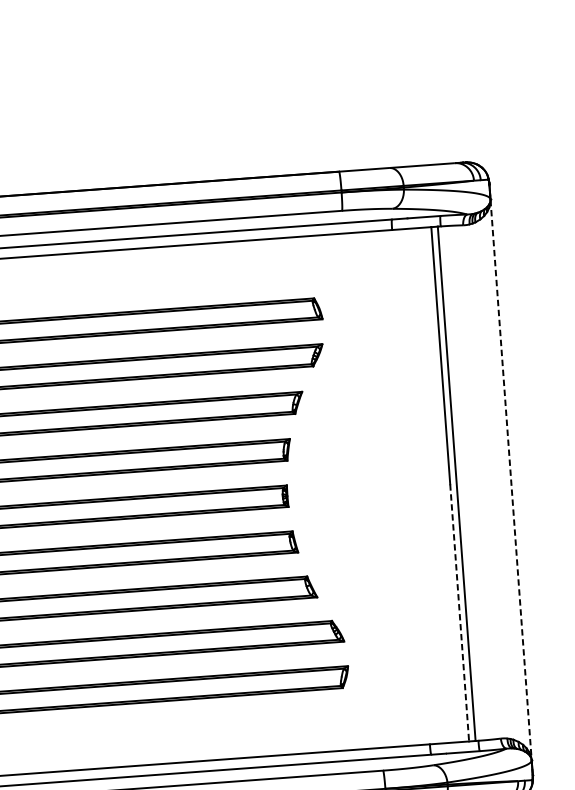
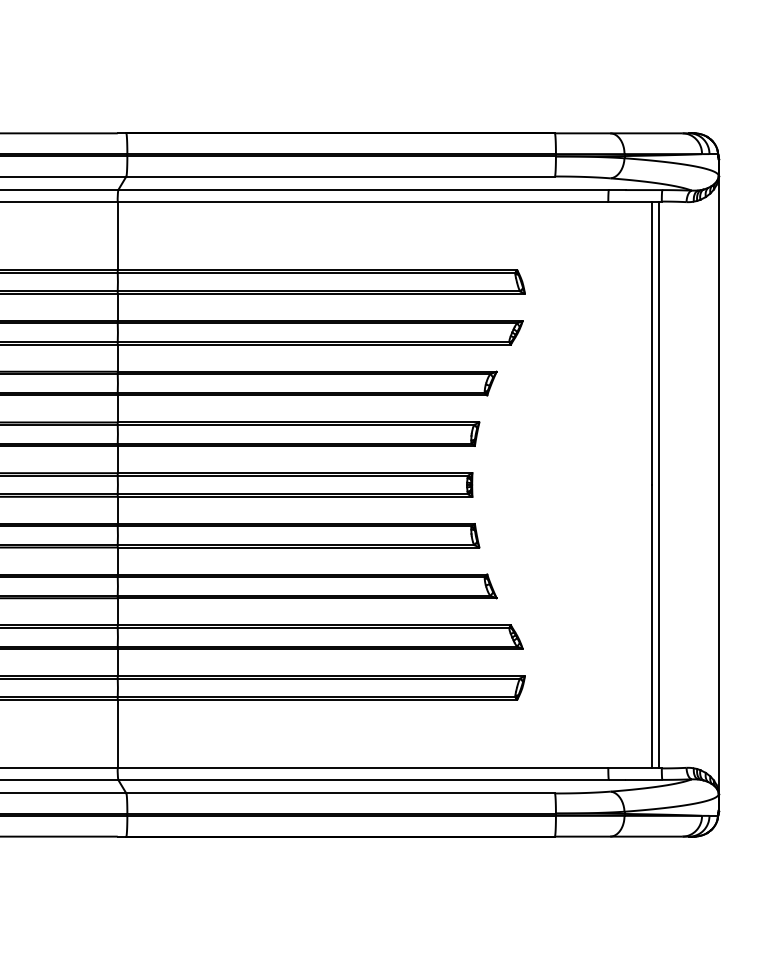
line: (510, 479) -> (718, 484), dashed -> solid
line: (459, 612) -> (651, 626), dashed -> solid

